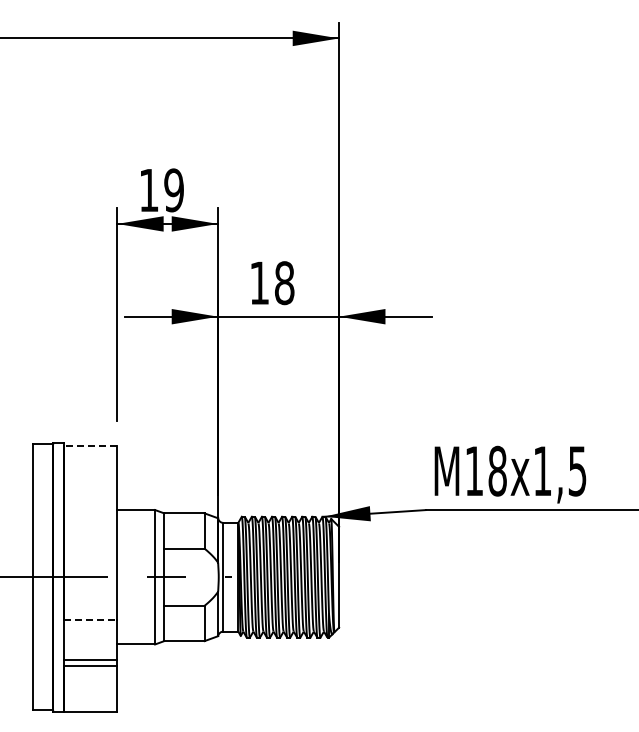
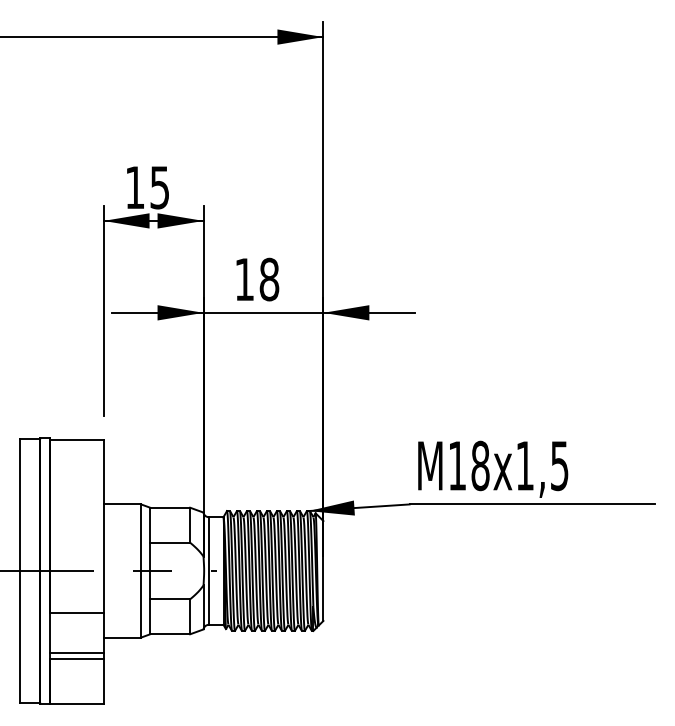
text: (173, 190) -> (159, 187), 19 -> 15
line: (89, 445) -> (76, 440), dashed -> solid
line: (89, 620) -> (76, 613), dashed -> solid

